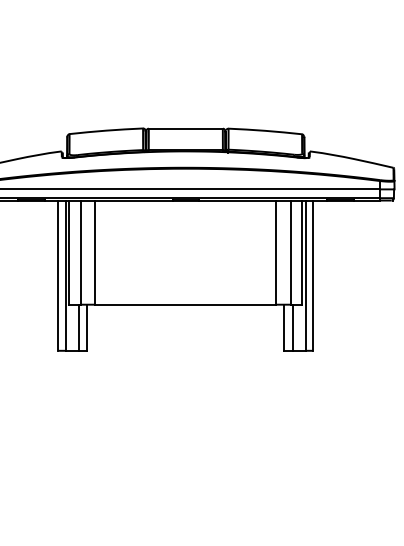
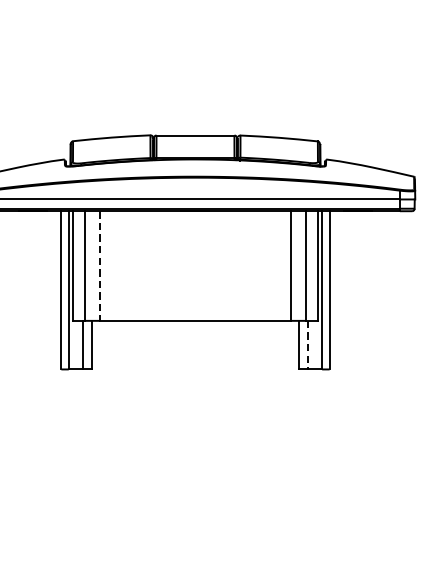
line: (95, 253) -> (100, 266), solid -> dashed
line: (292, 328) -> (307, 345), solid -> dashed

